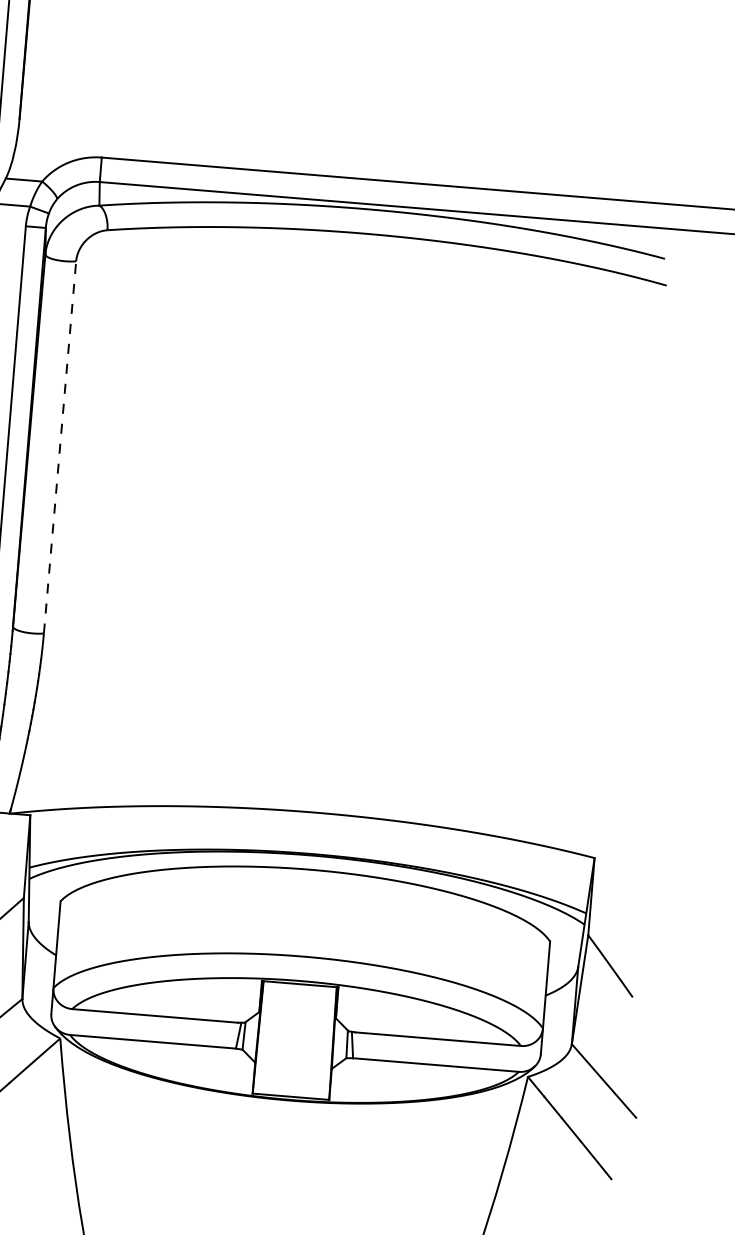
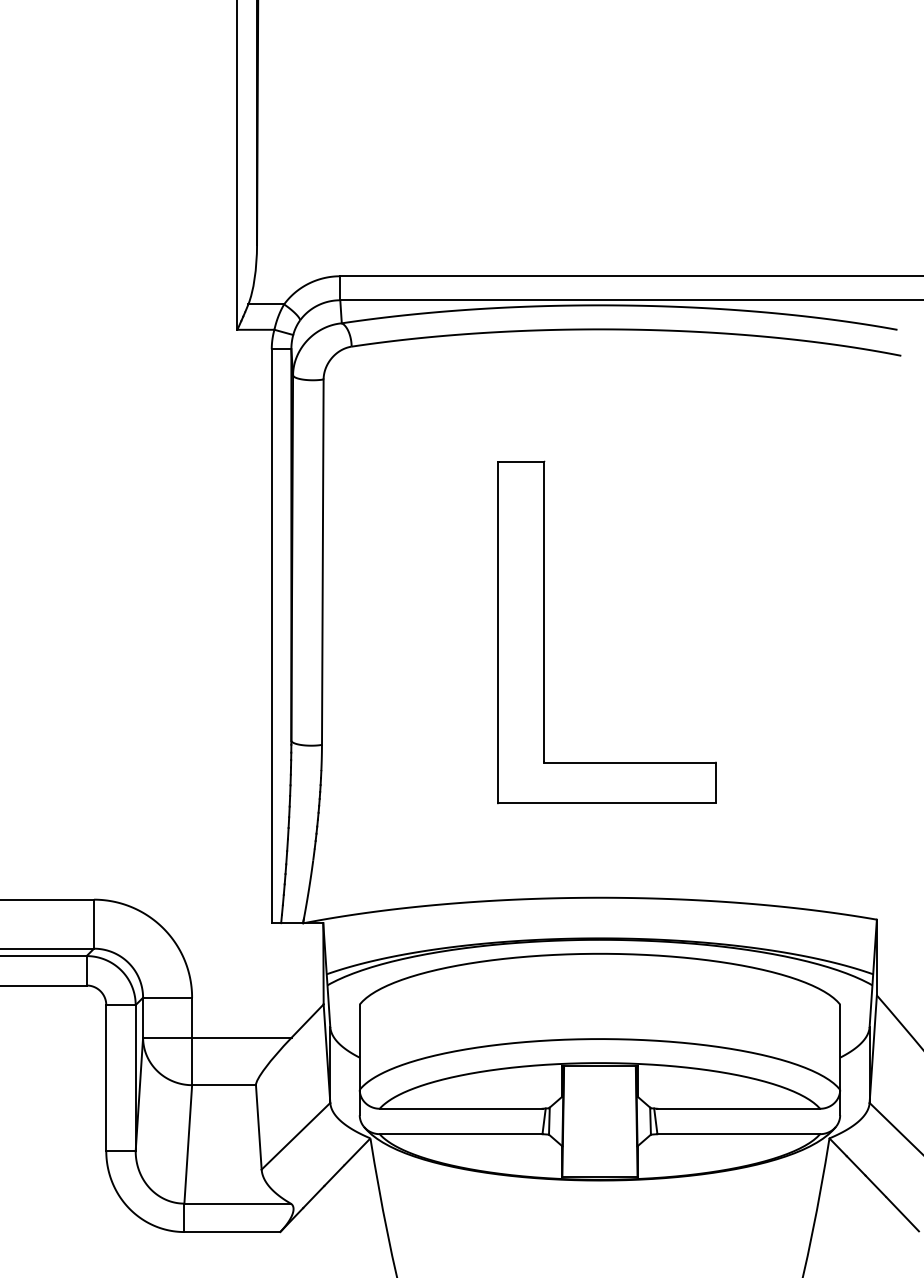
line: (59, 447) -> (322, 562), dashed -> solid
part: (280, 537) -> (544, 632), added

